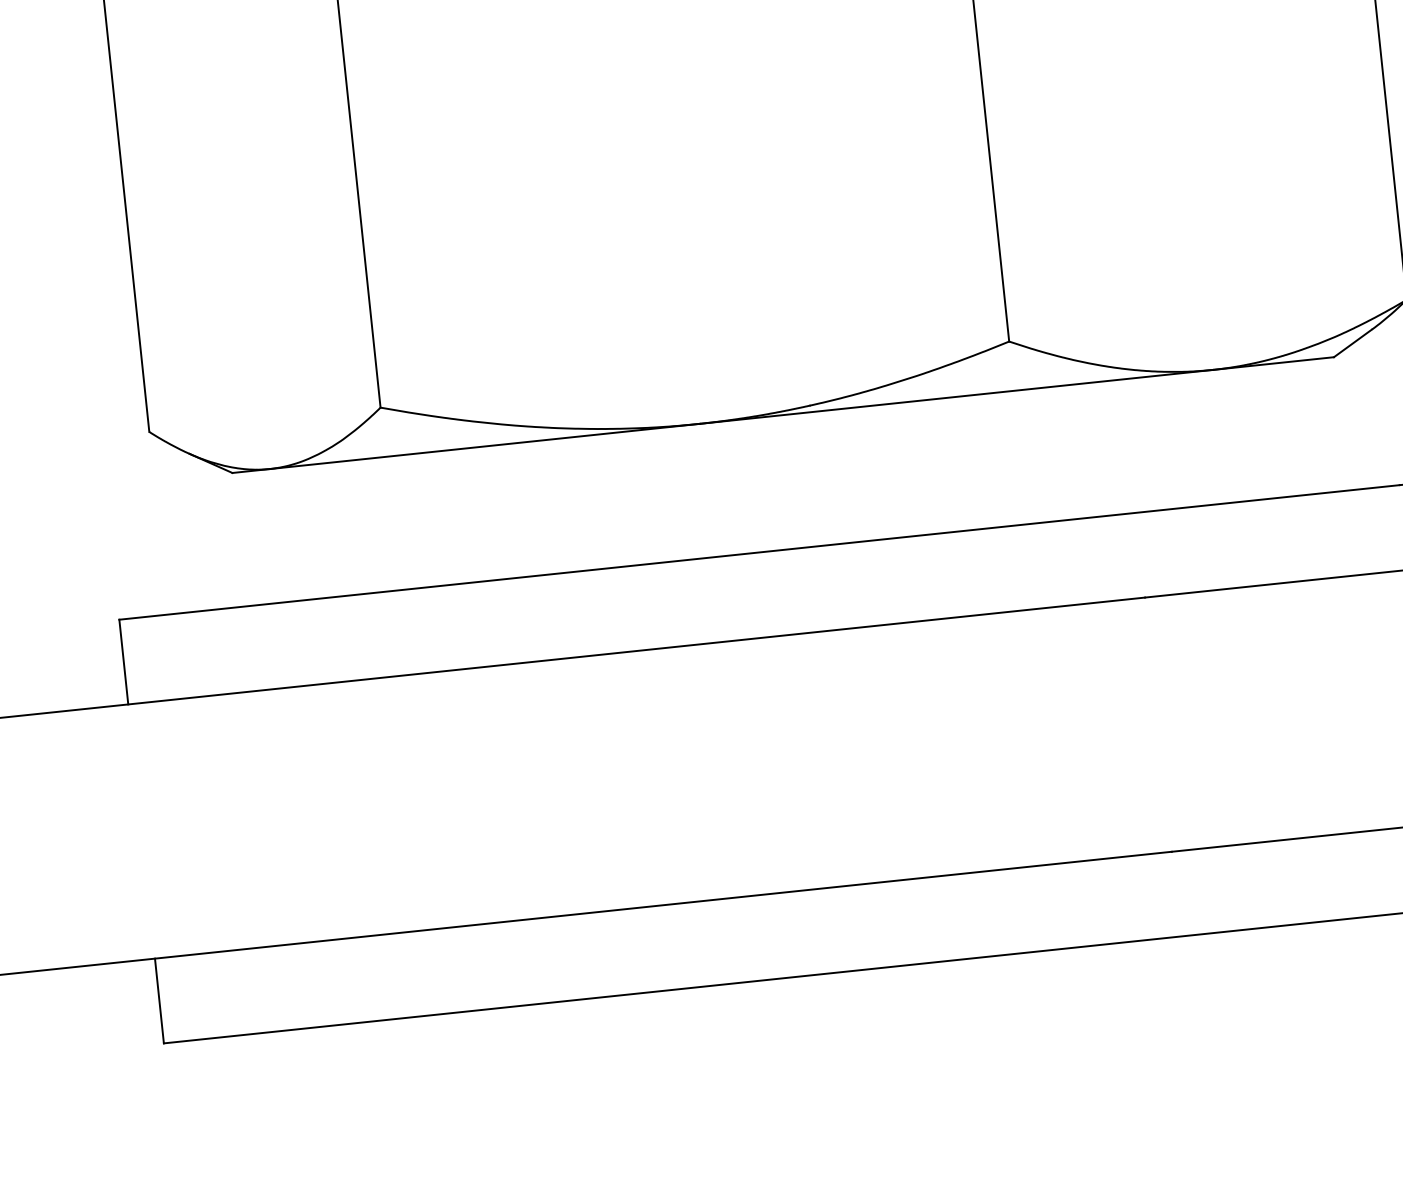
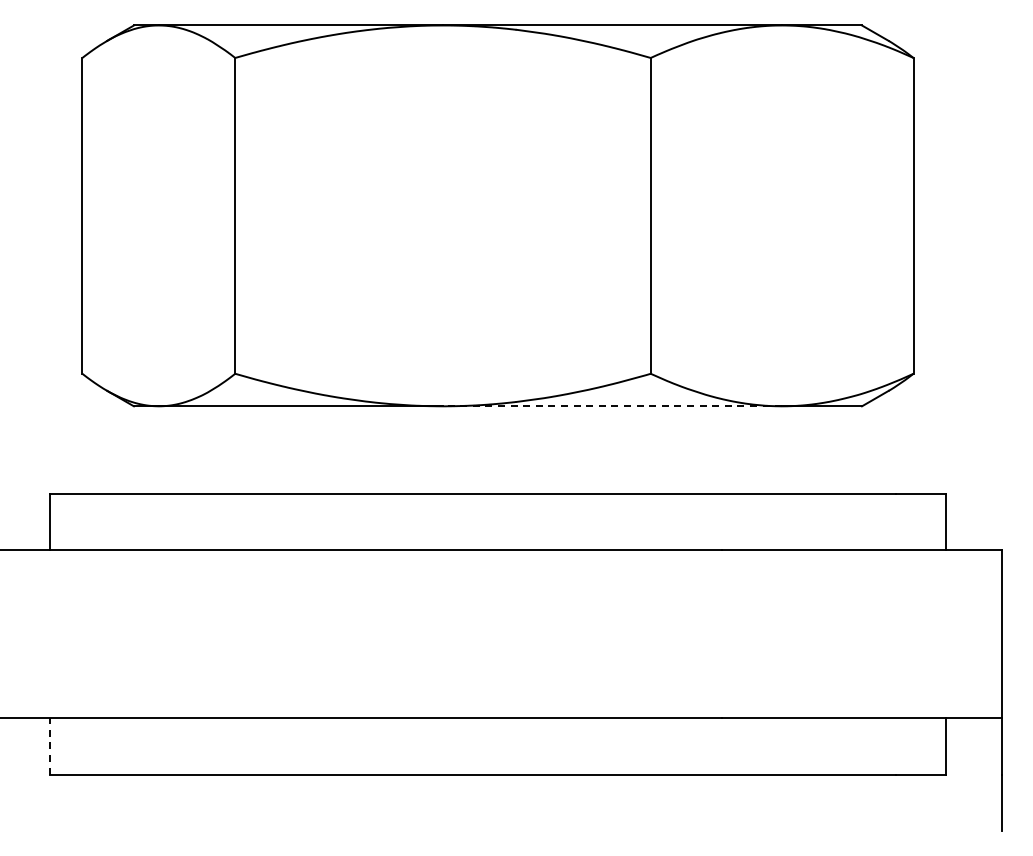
line: (956, 397) -> (612, 406), solid -> dashed
line: (158, 1001) -> (49, 746), solid -> dashed

